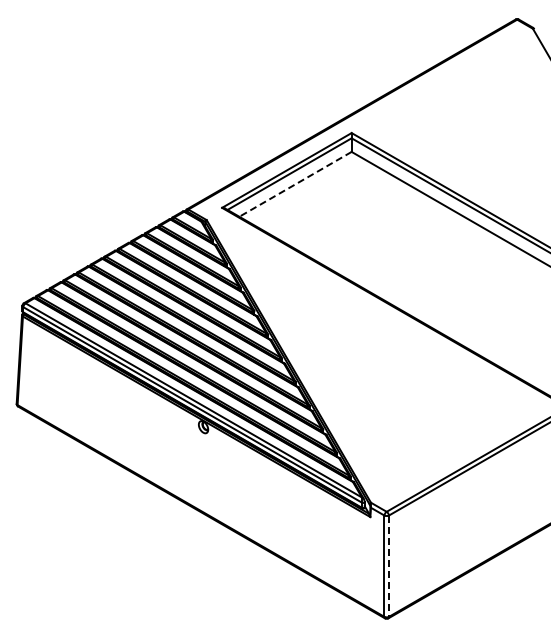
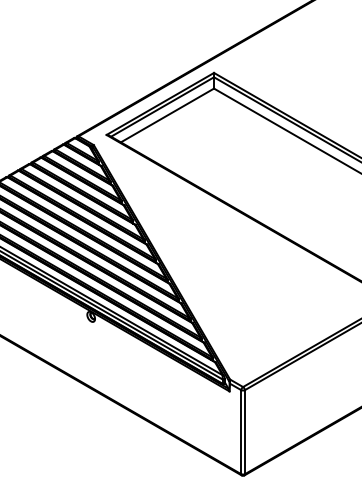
line: (295, 184) -> (167, 115), dashed -> solid
line: (388, 566) -> (244, 432), dashed -> solid

